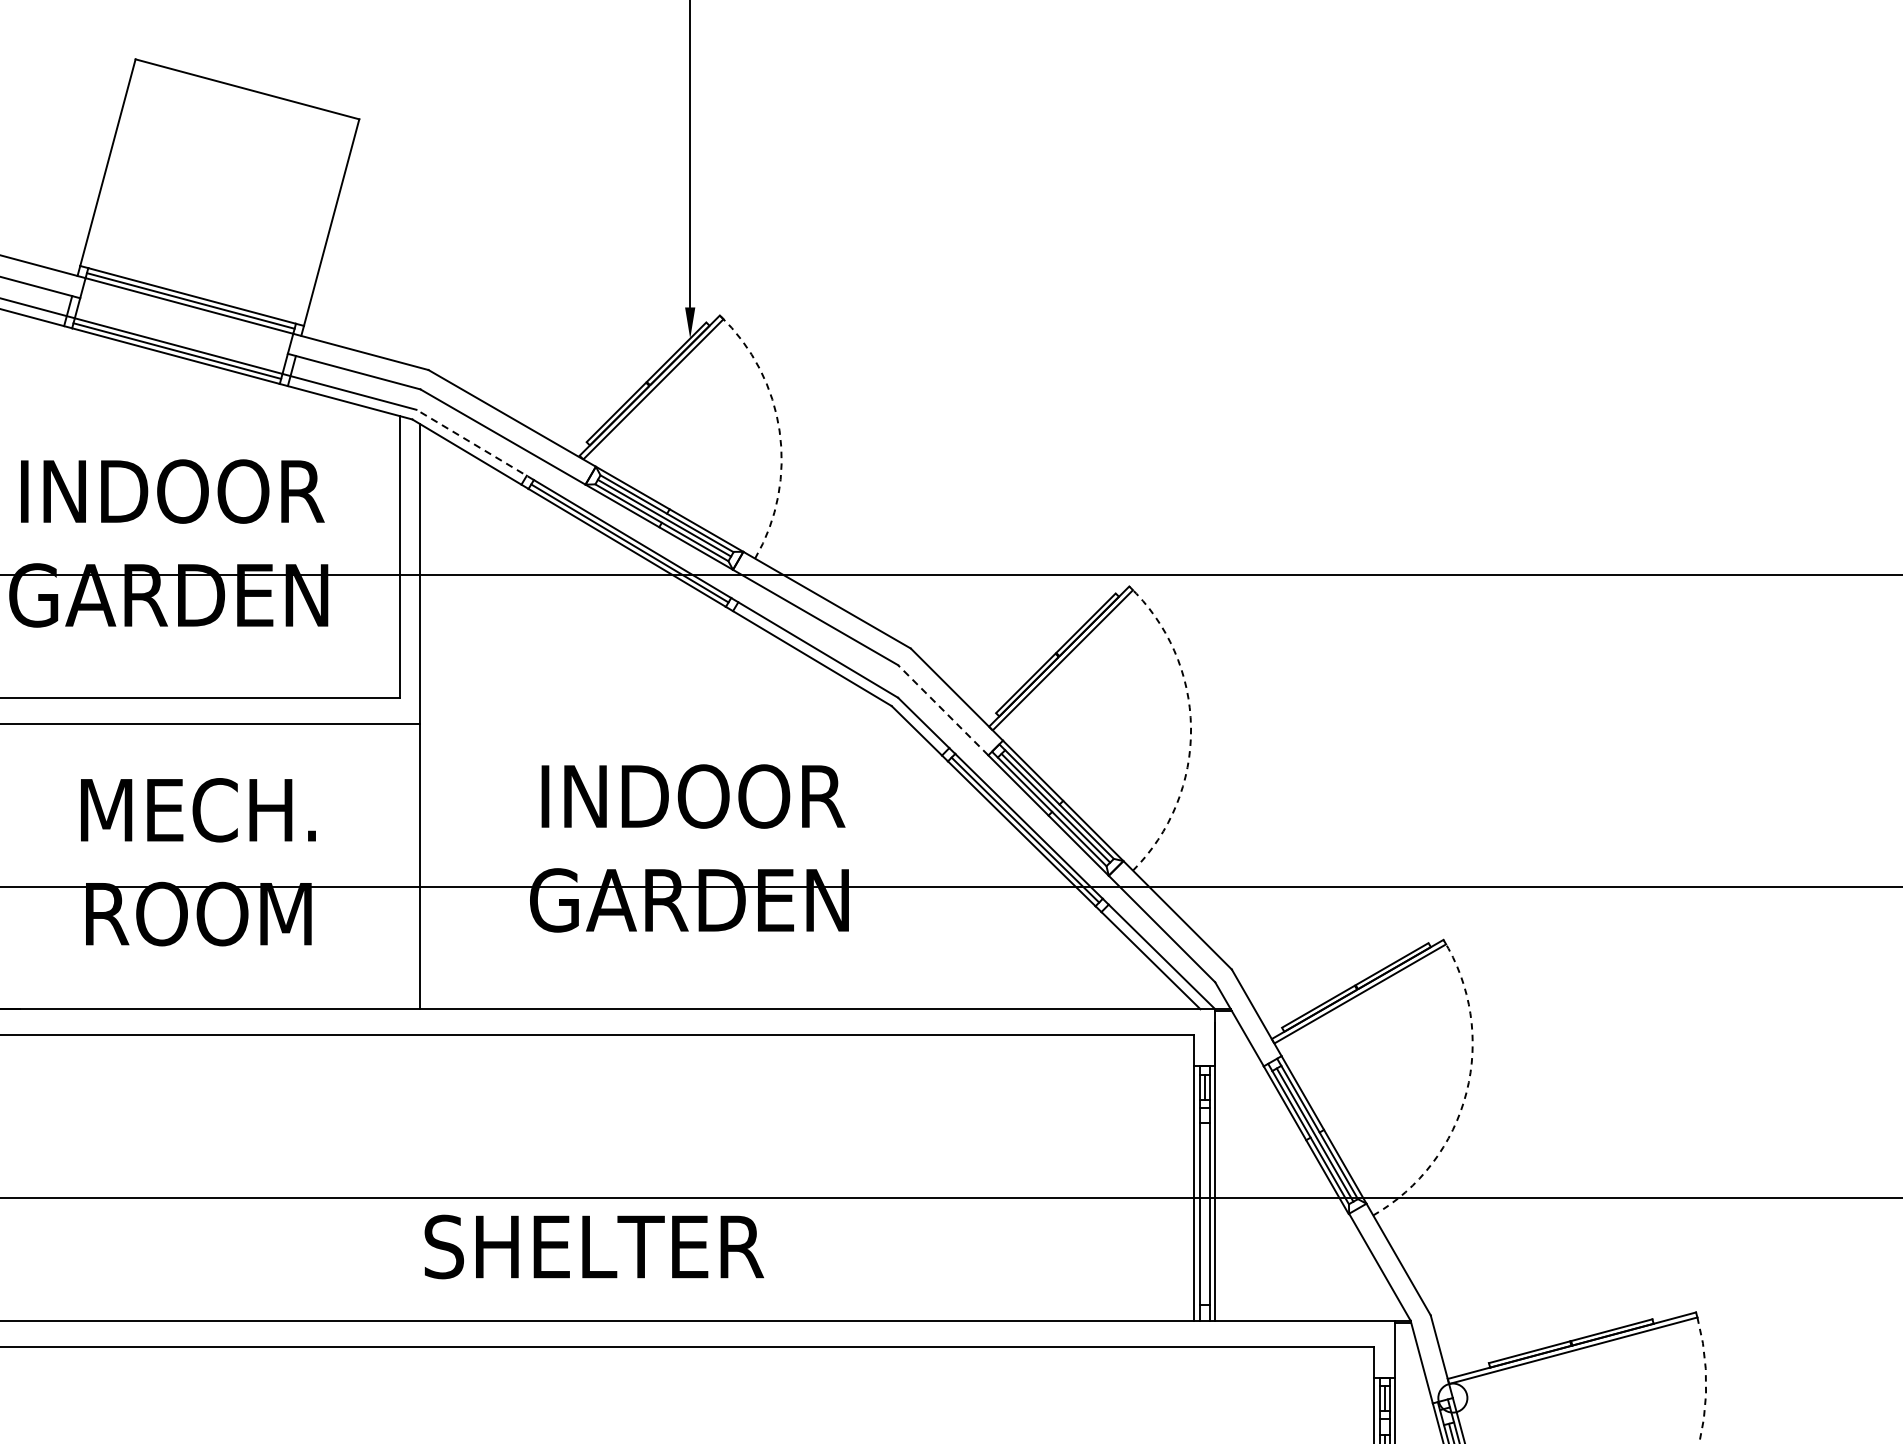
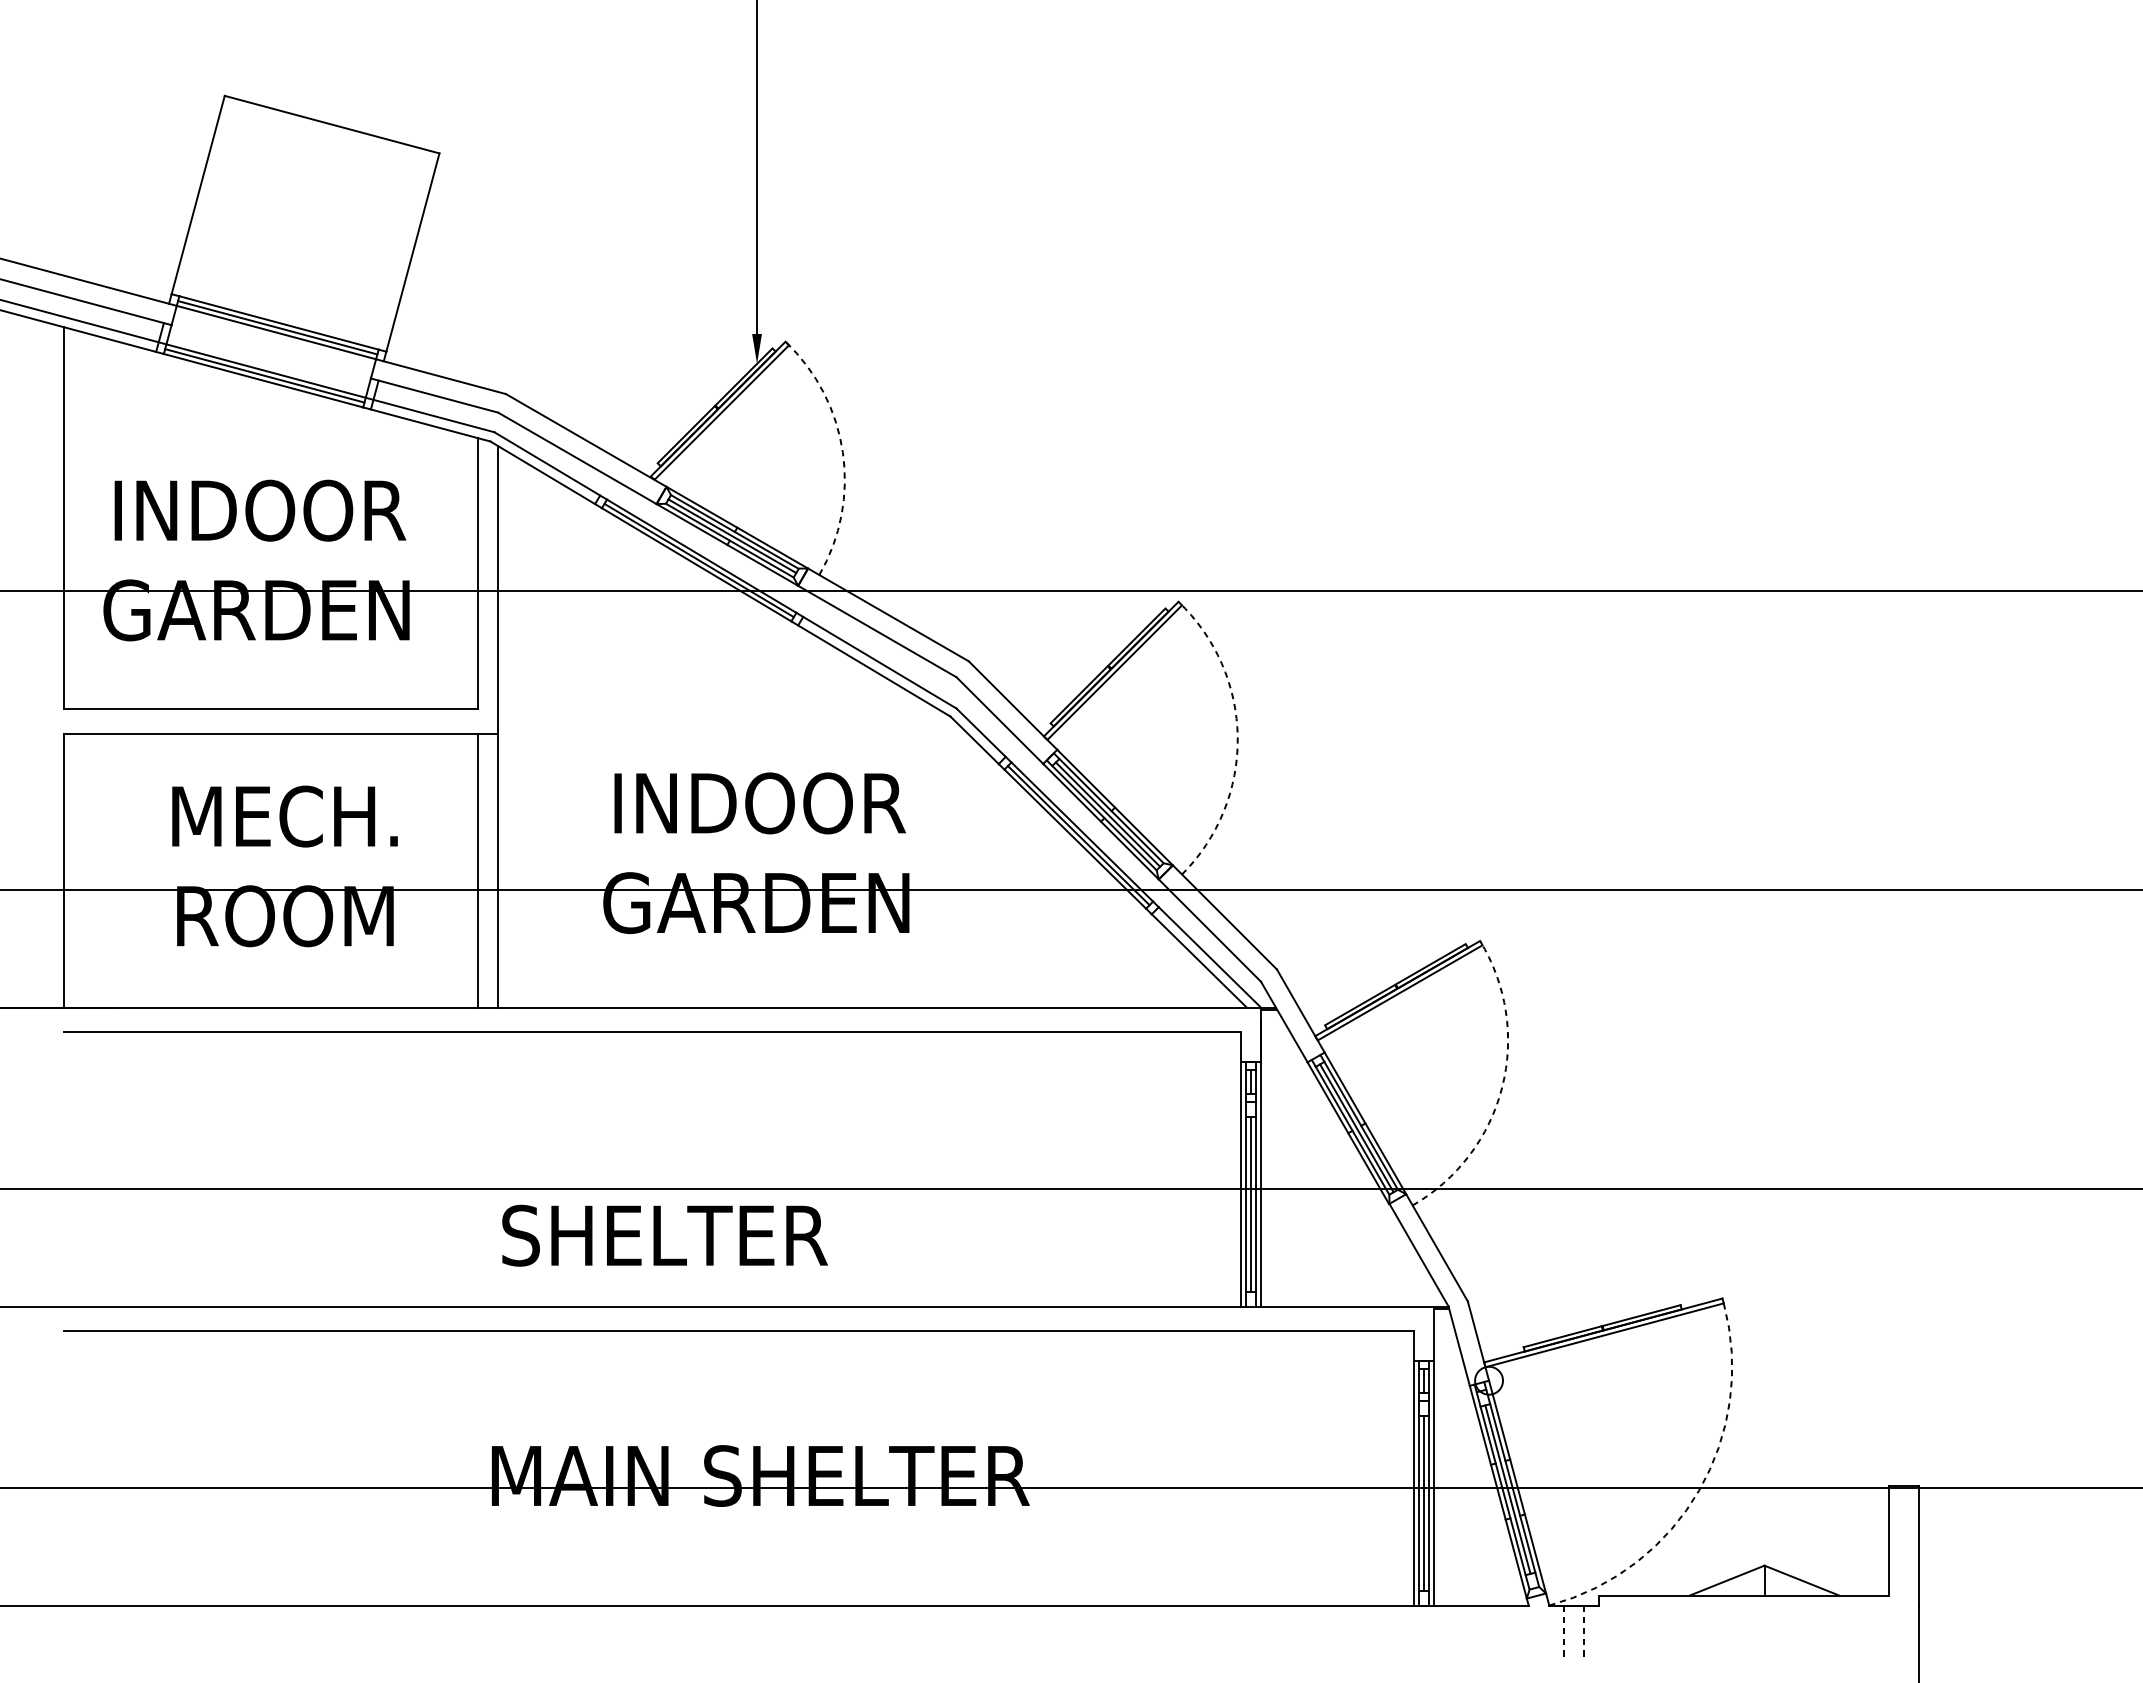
line: (474, 444) -> (550, 465), dashed -> solid
line: (942, 710) -> (999, 720), dashed -> solid
line: (399, 866) -> (478, 870), added
line: (1205, 1214) -> (1251, 1204), added

